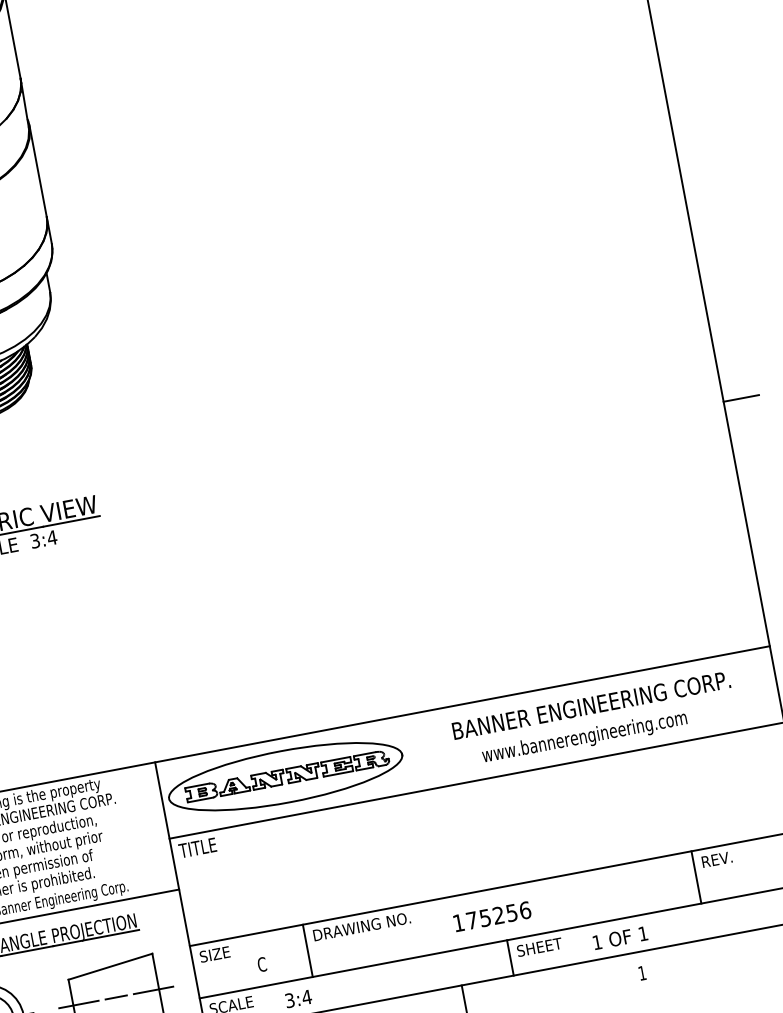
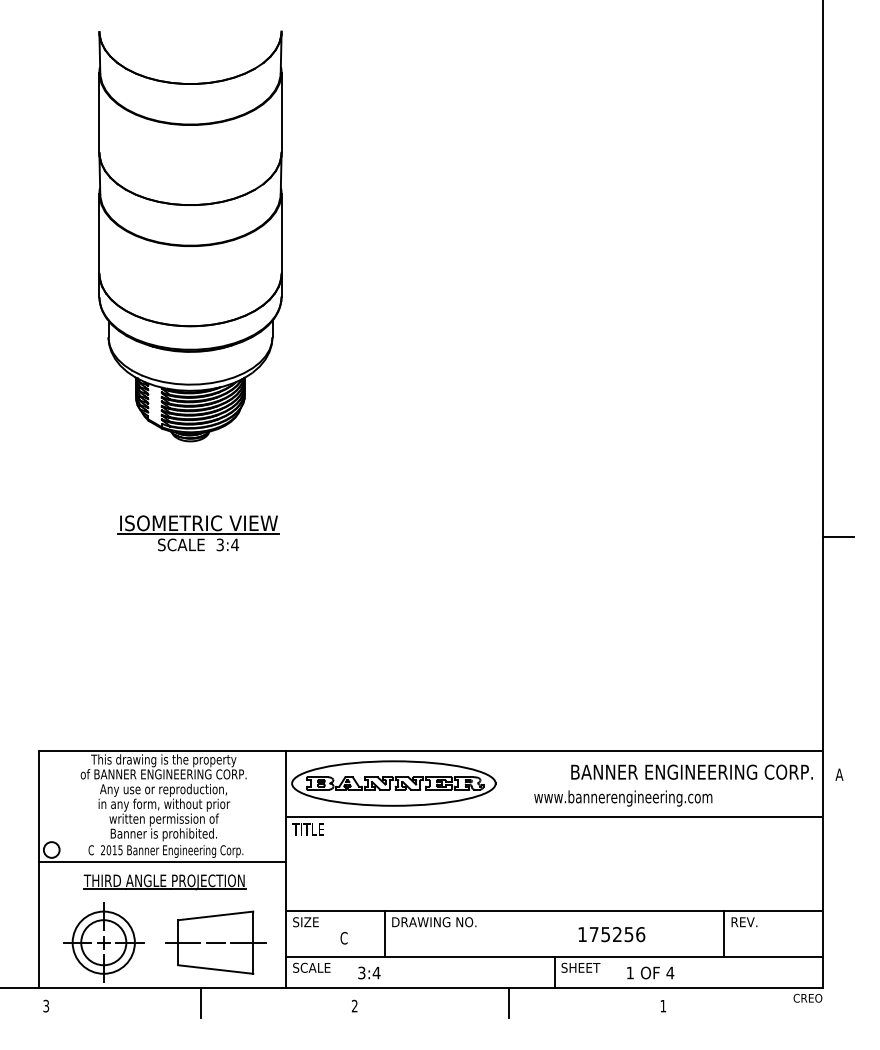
text: (590, 704) -> (691, 771), moved
text: (585, 737) -> (623, 798), moved
text: (491, 916) -> (611, 934), moved
text: (643, 933) -> (670, 972), 1 -> 4

